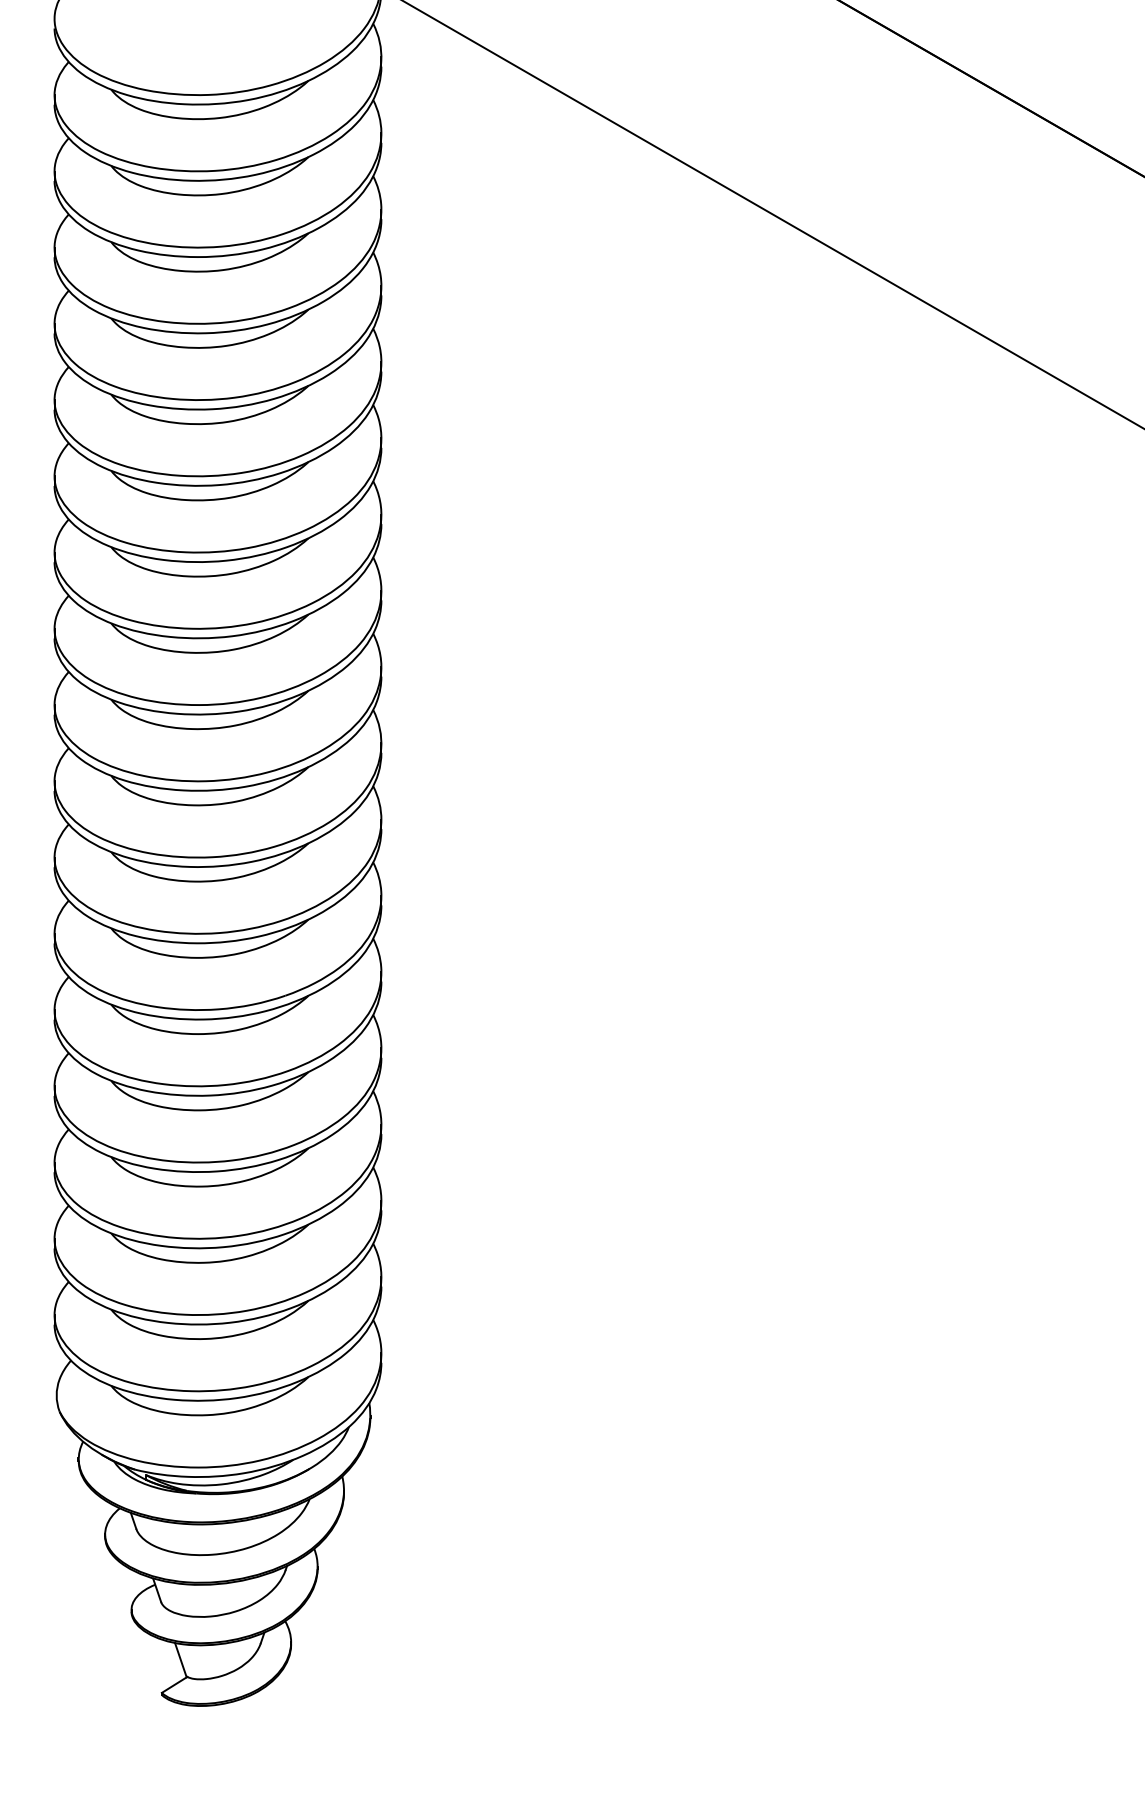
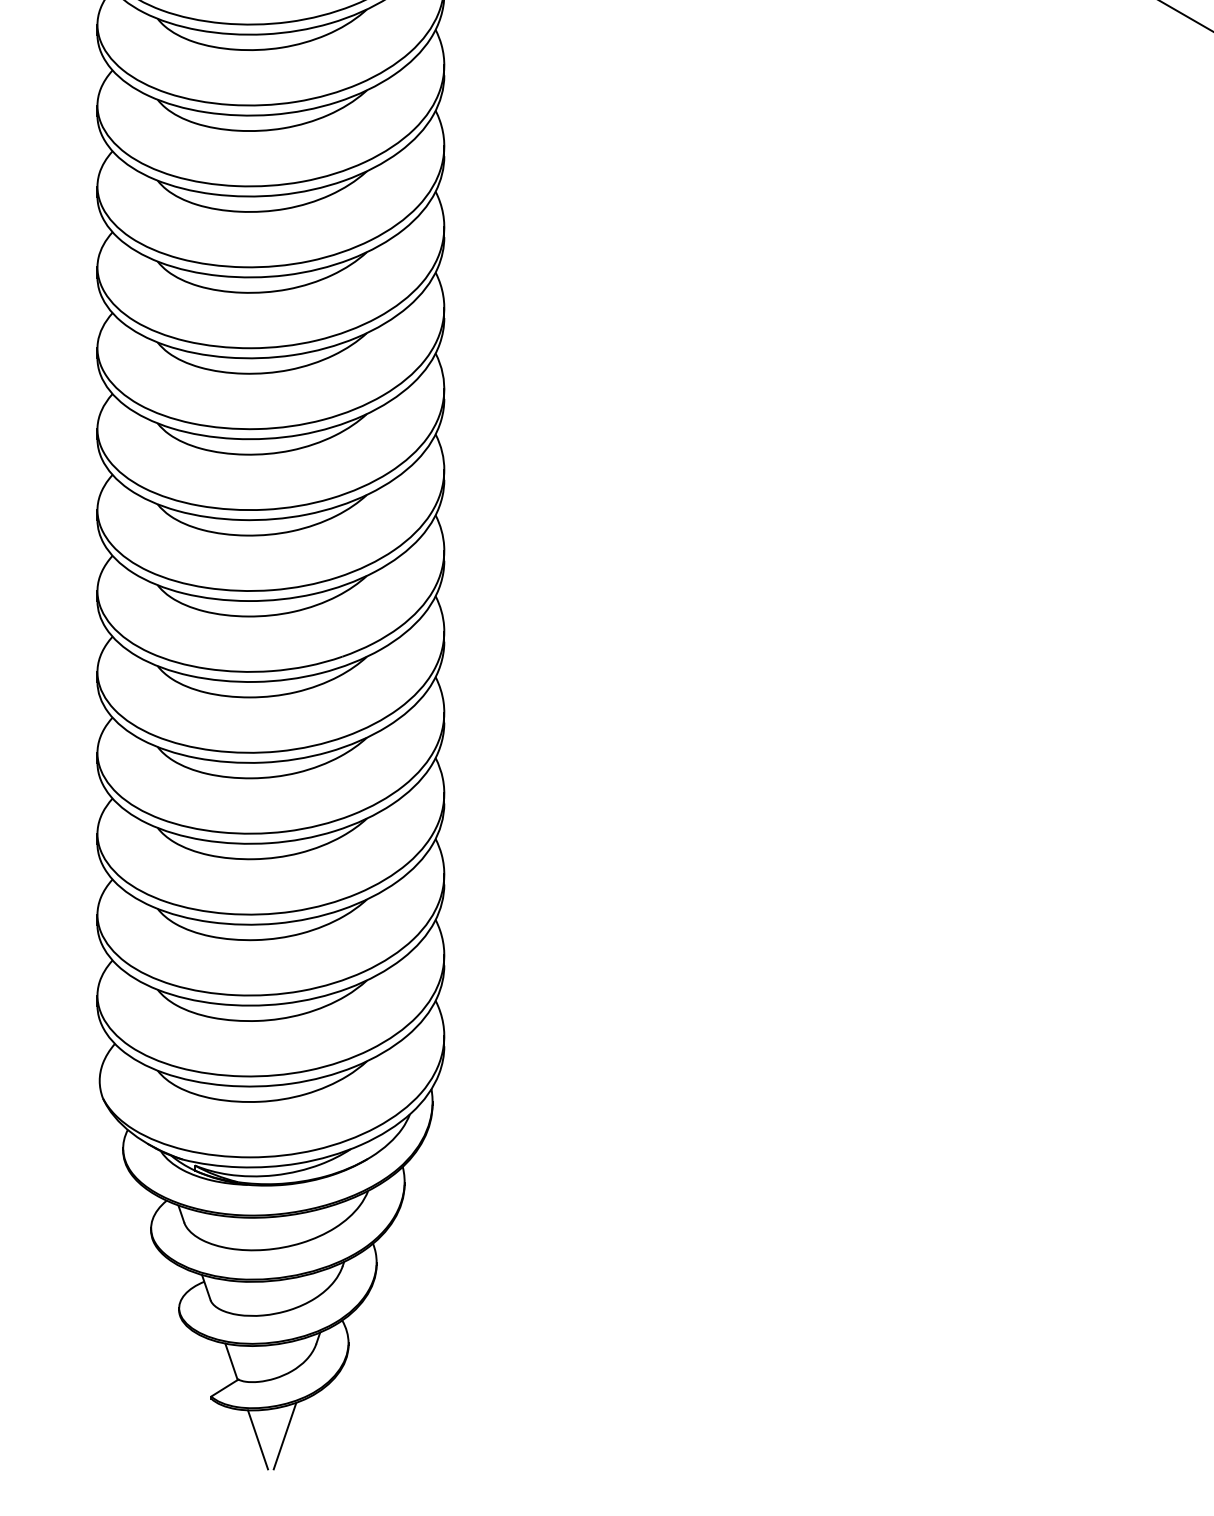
line: (230, 1729) -> (284, 1435), added
line: (205, 1733) -> (257, 1439), added

